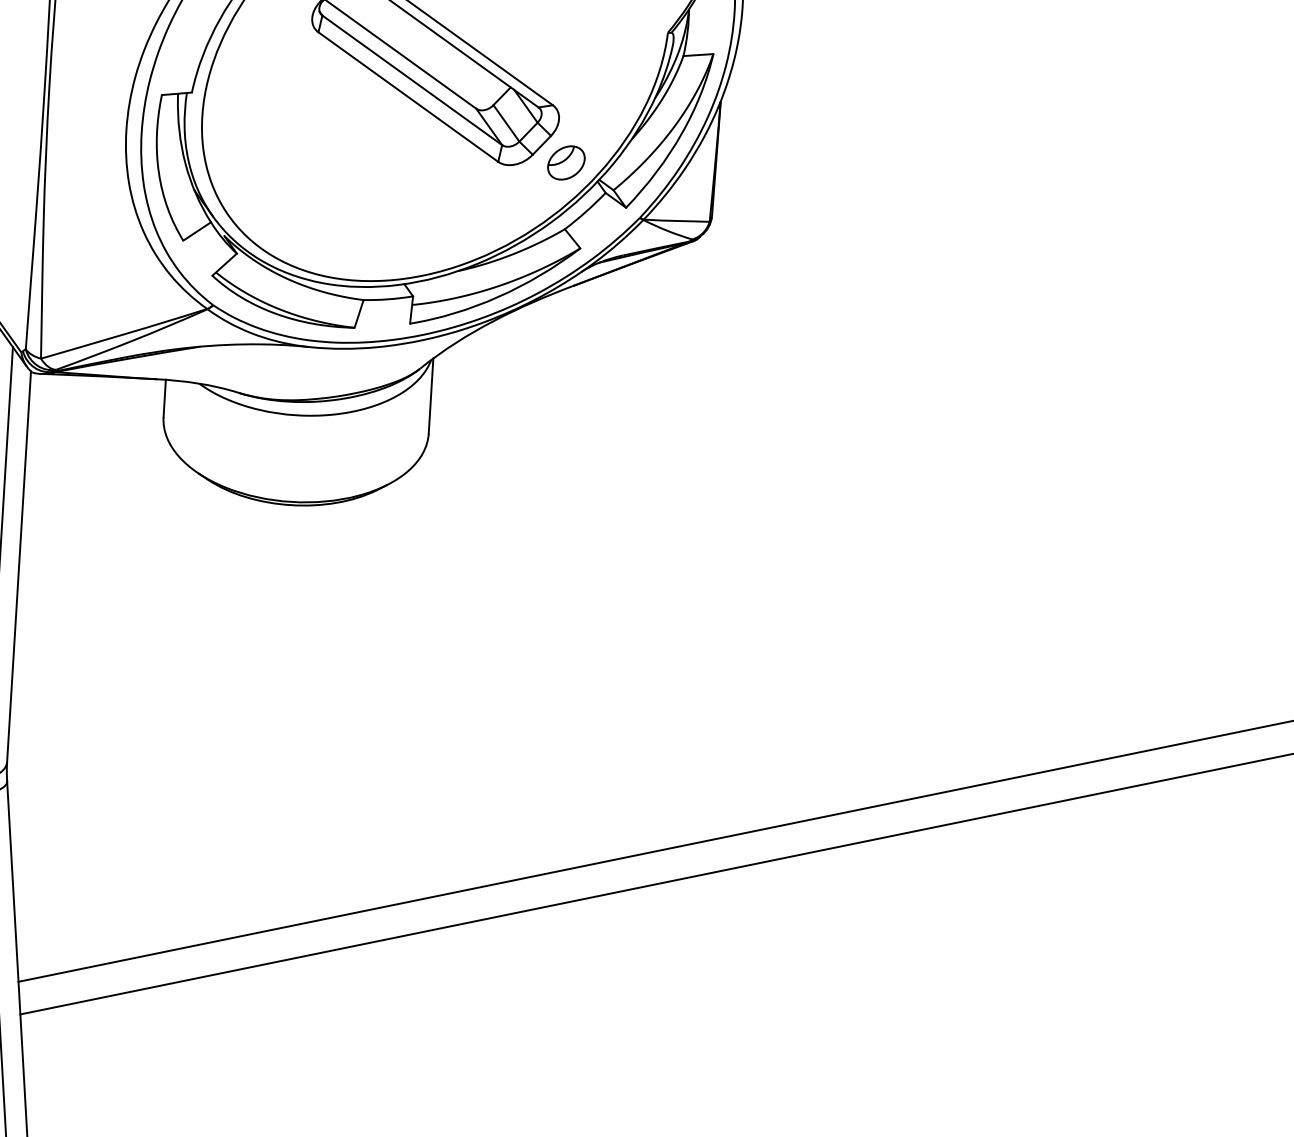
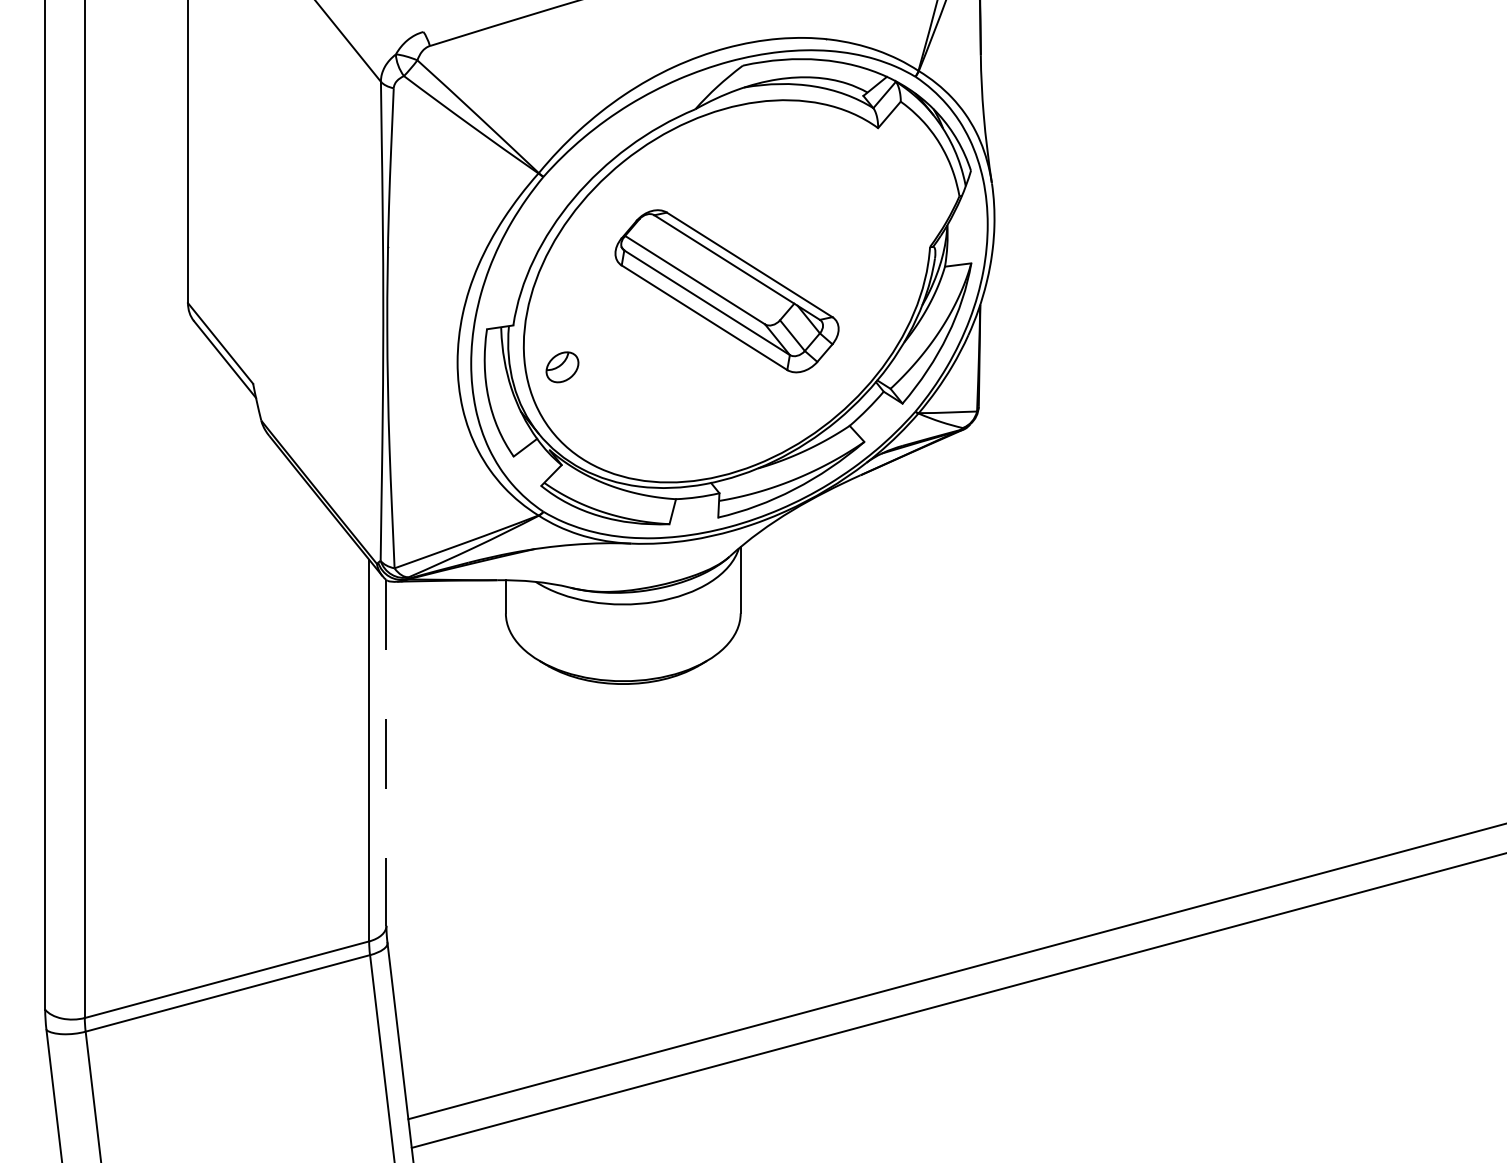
part: (566, 163) -> (562, 367), moved
line: (19, 566) -> (386, 752), solid -> dashed

